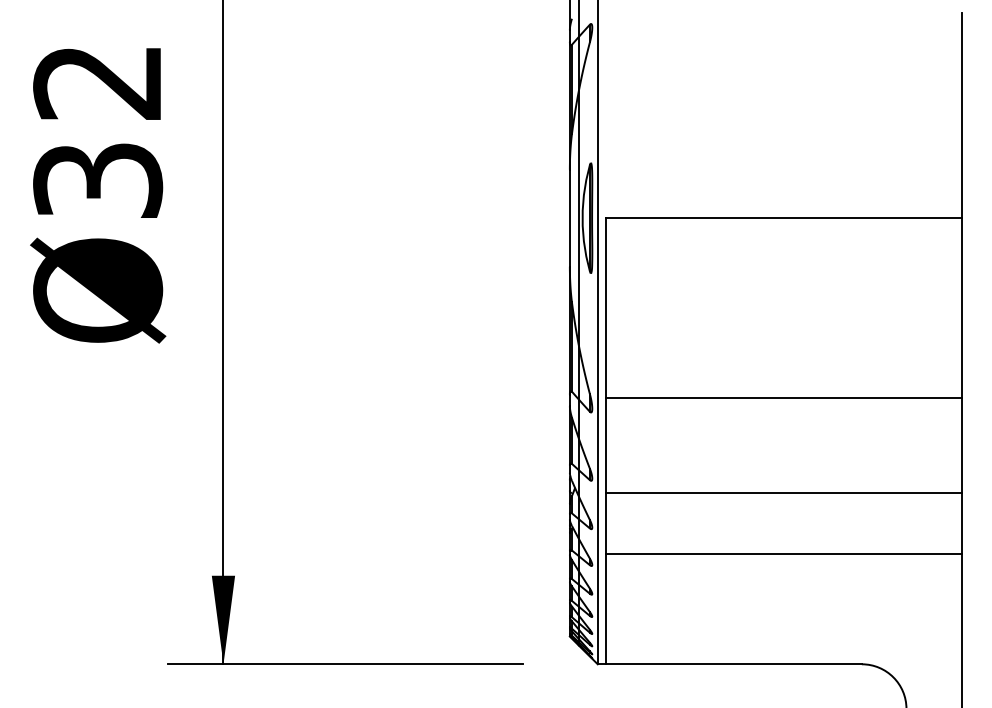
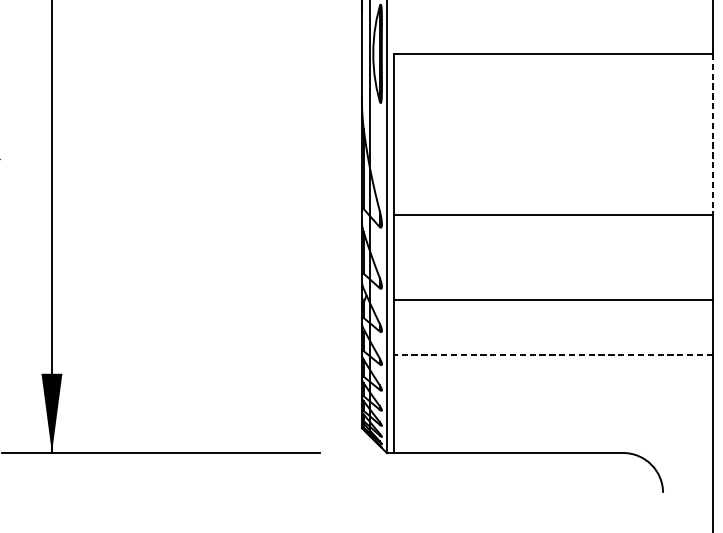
line: (962, 308) -> (713, 134), solid -> dashed
line: (783, 554) -> (553, 354), solid -> dashed

